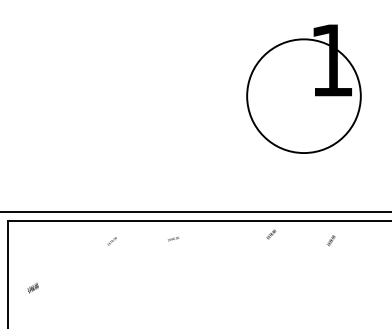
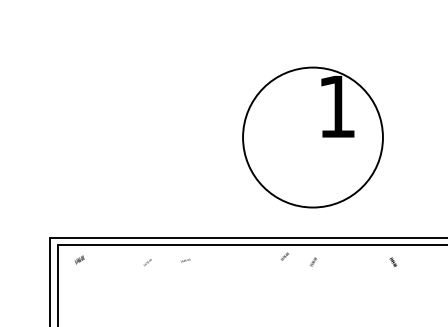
circle: (303, 96) -> (312, 137), size x1.43
text: (173, 238) -> (185, 260), moved
text: (330, 240) -> (312, 261), moved
text: (32, 287) -> (79, 259), moved

